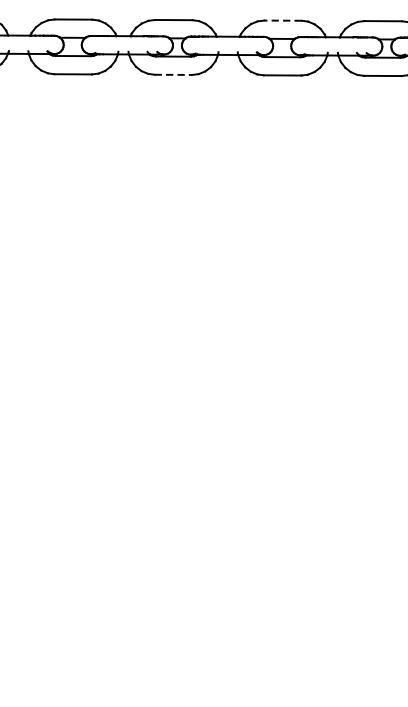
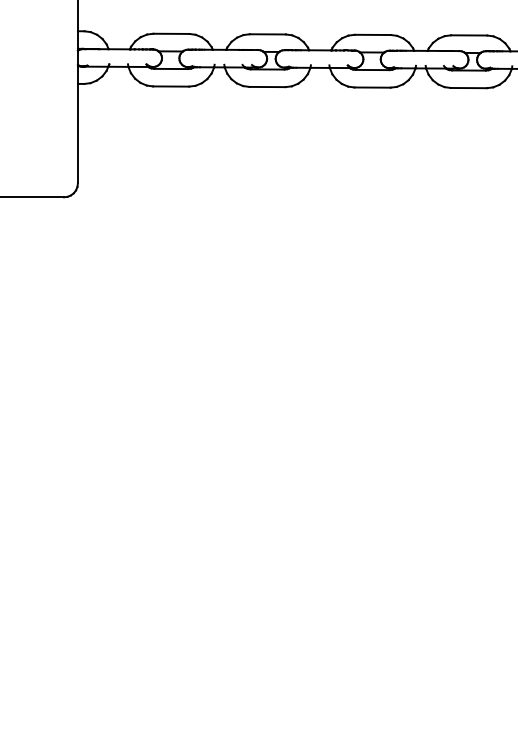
line: (282, 20) -> (372, 34), dashed -> solid
line: (174, 75) -> (268, 87), dashed -> solid

